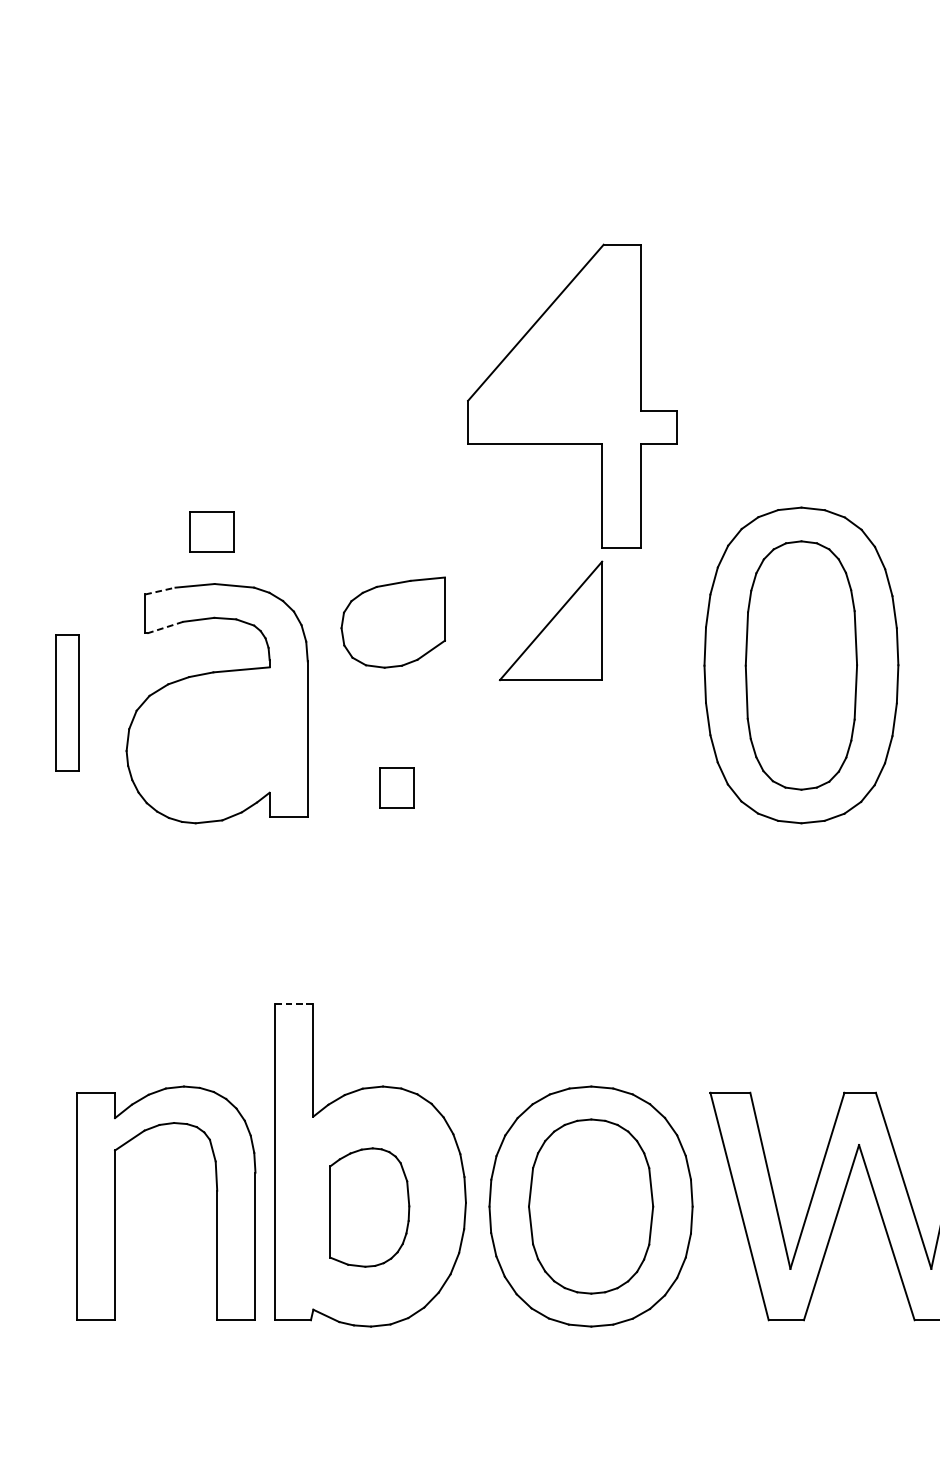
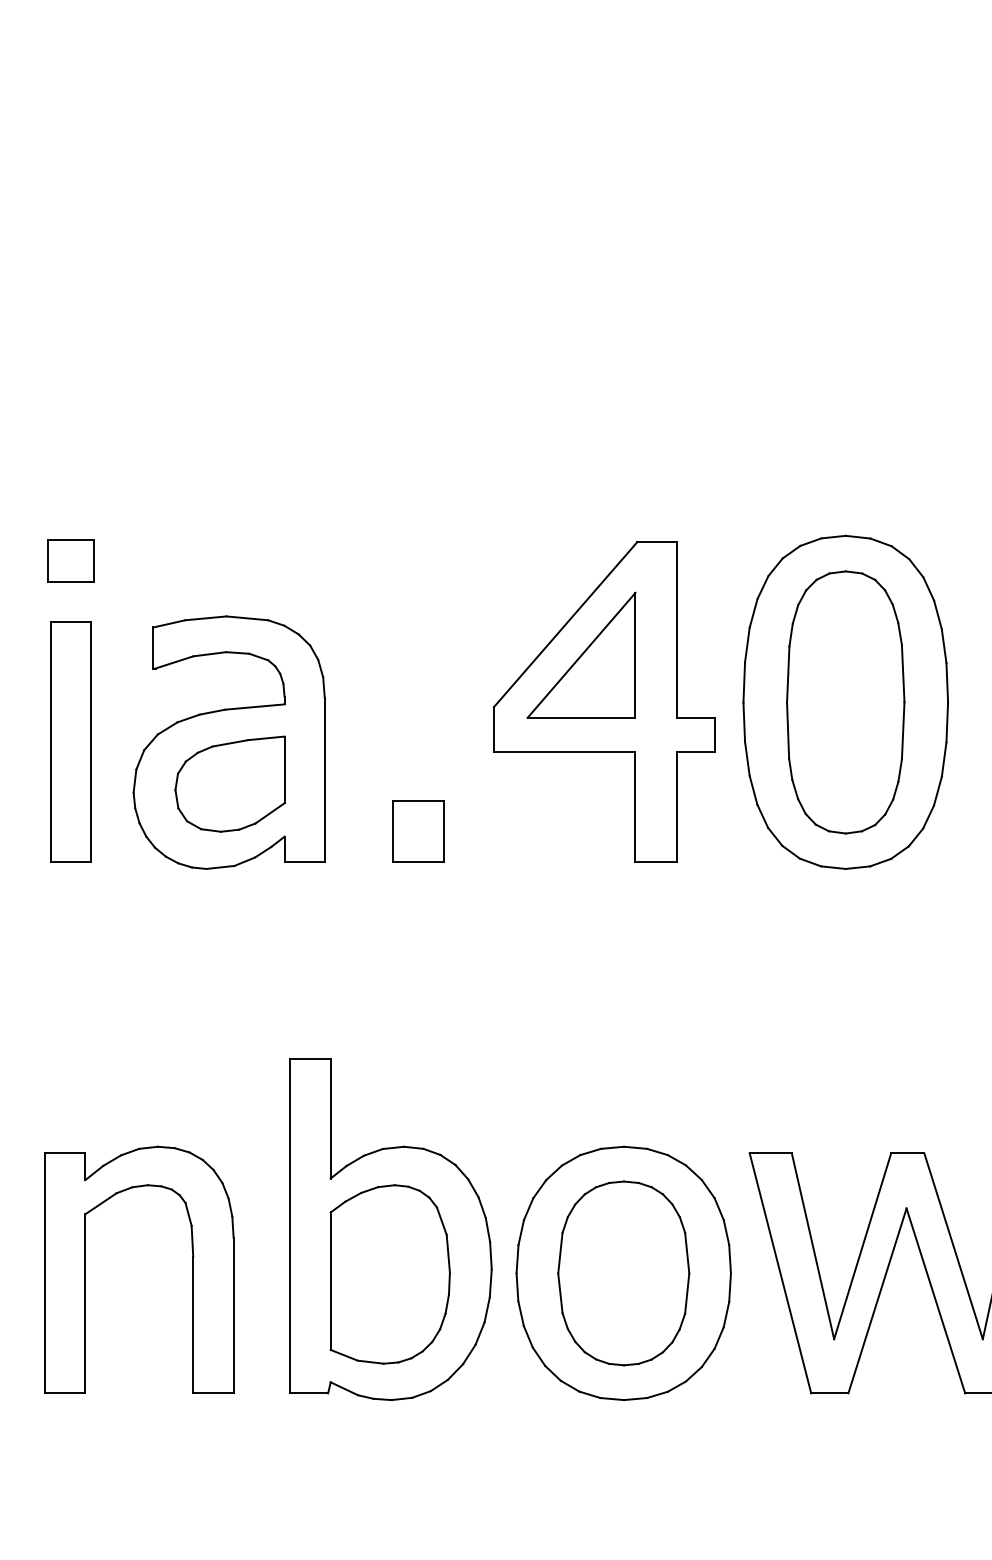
part: (572, 395) -> (604, 701), moved
part: (211, 531) -> (70, 560), moved
line: (160, 590) -> (169, 623), dashed -> solid
part: (392, 621) -> (229, 783), moved
line: (165, 627) -> (174, 662), dashed -> solid
part: (66, 702) -> (70, 741), size x1.67
part: (396, 787) -> (418, 831), size x1.43
line: (295, 1003) -> (311, 1059), dashed -> solid
part: (216, 1202) -> (192, 1269), moved
part: (369, 1207) -> (389, 1274), size x1.43

